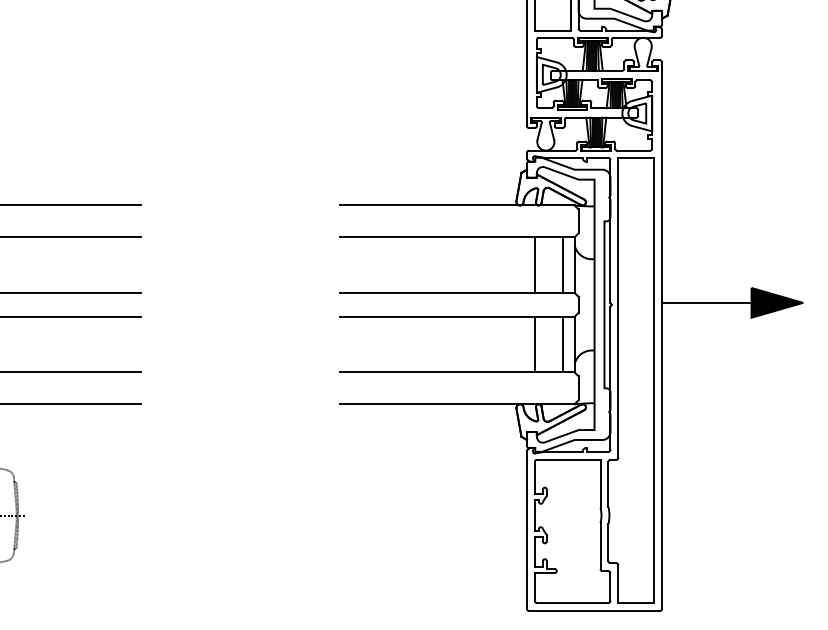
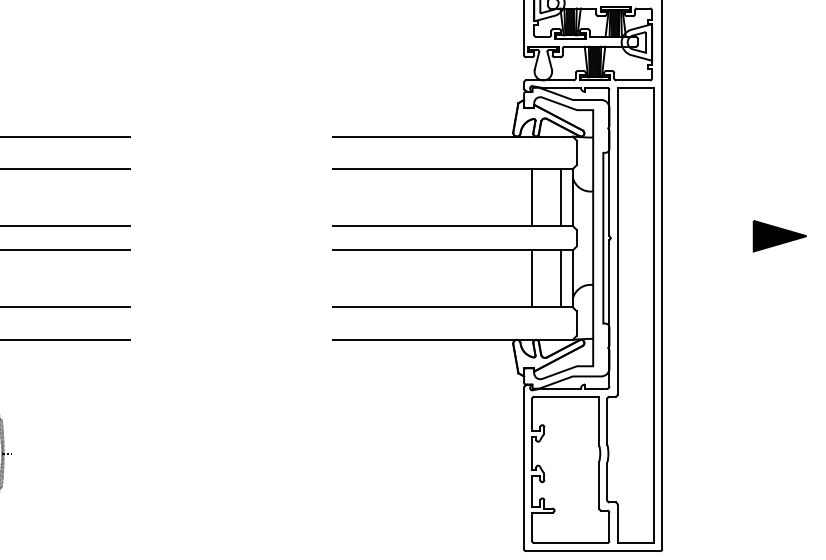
line: (706, 302) -> (707, 235), removed

